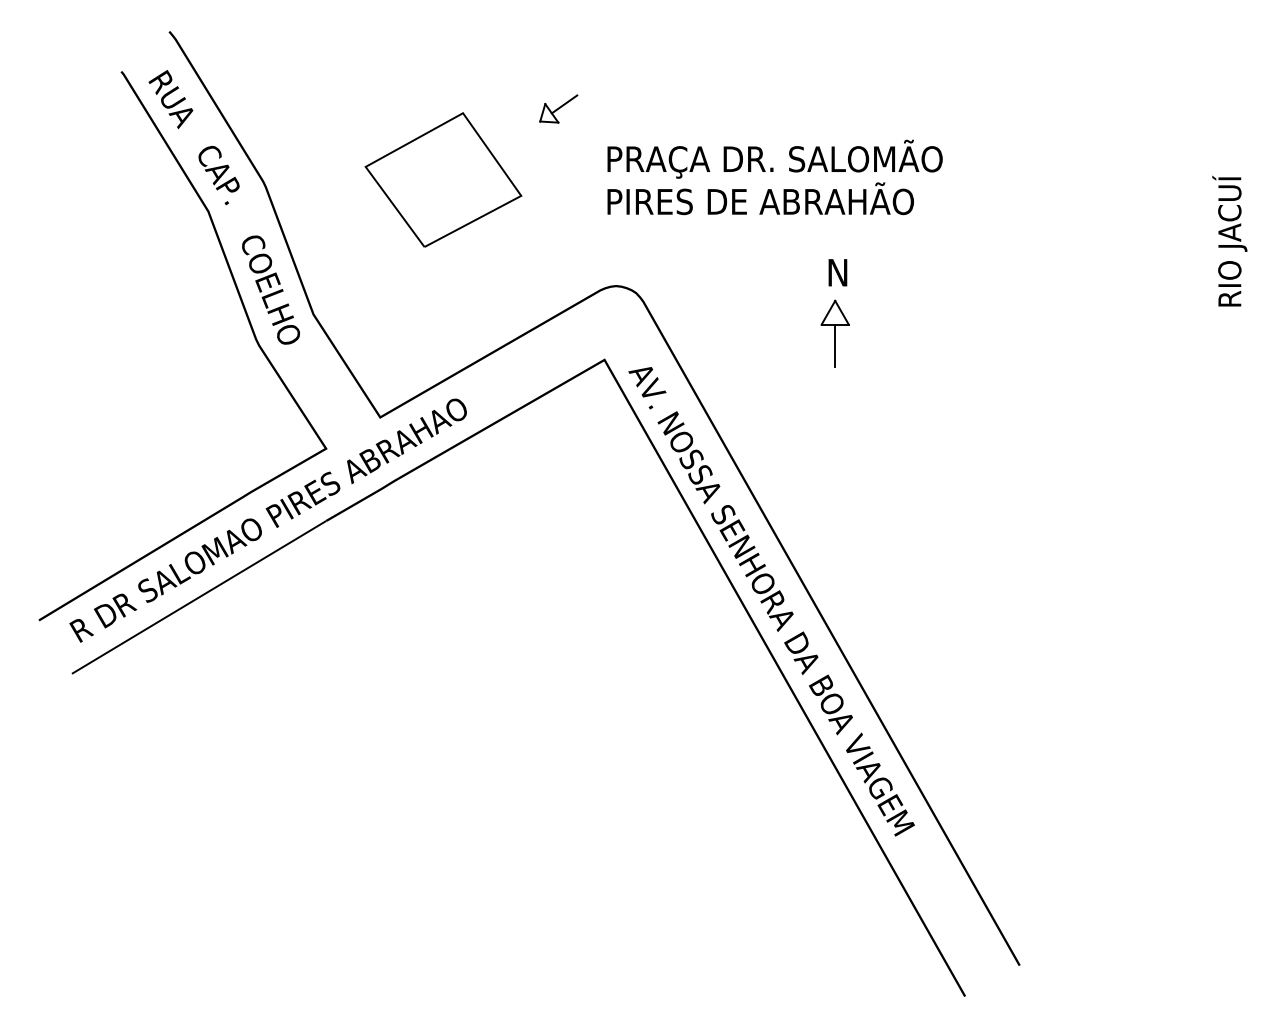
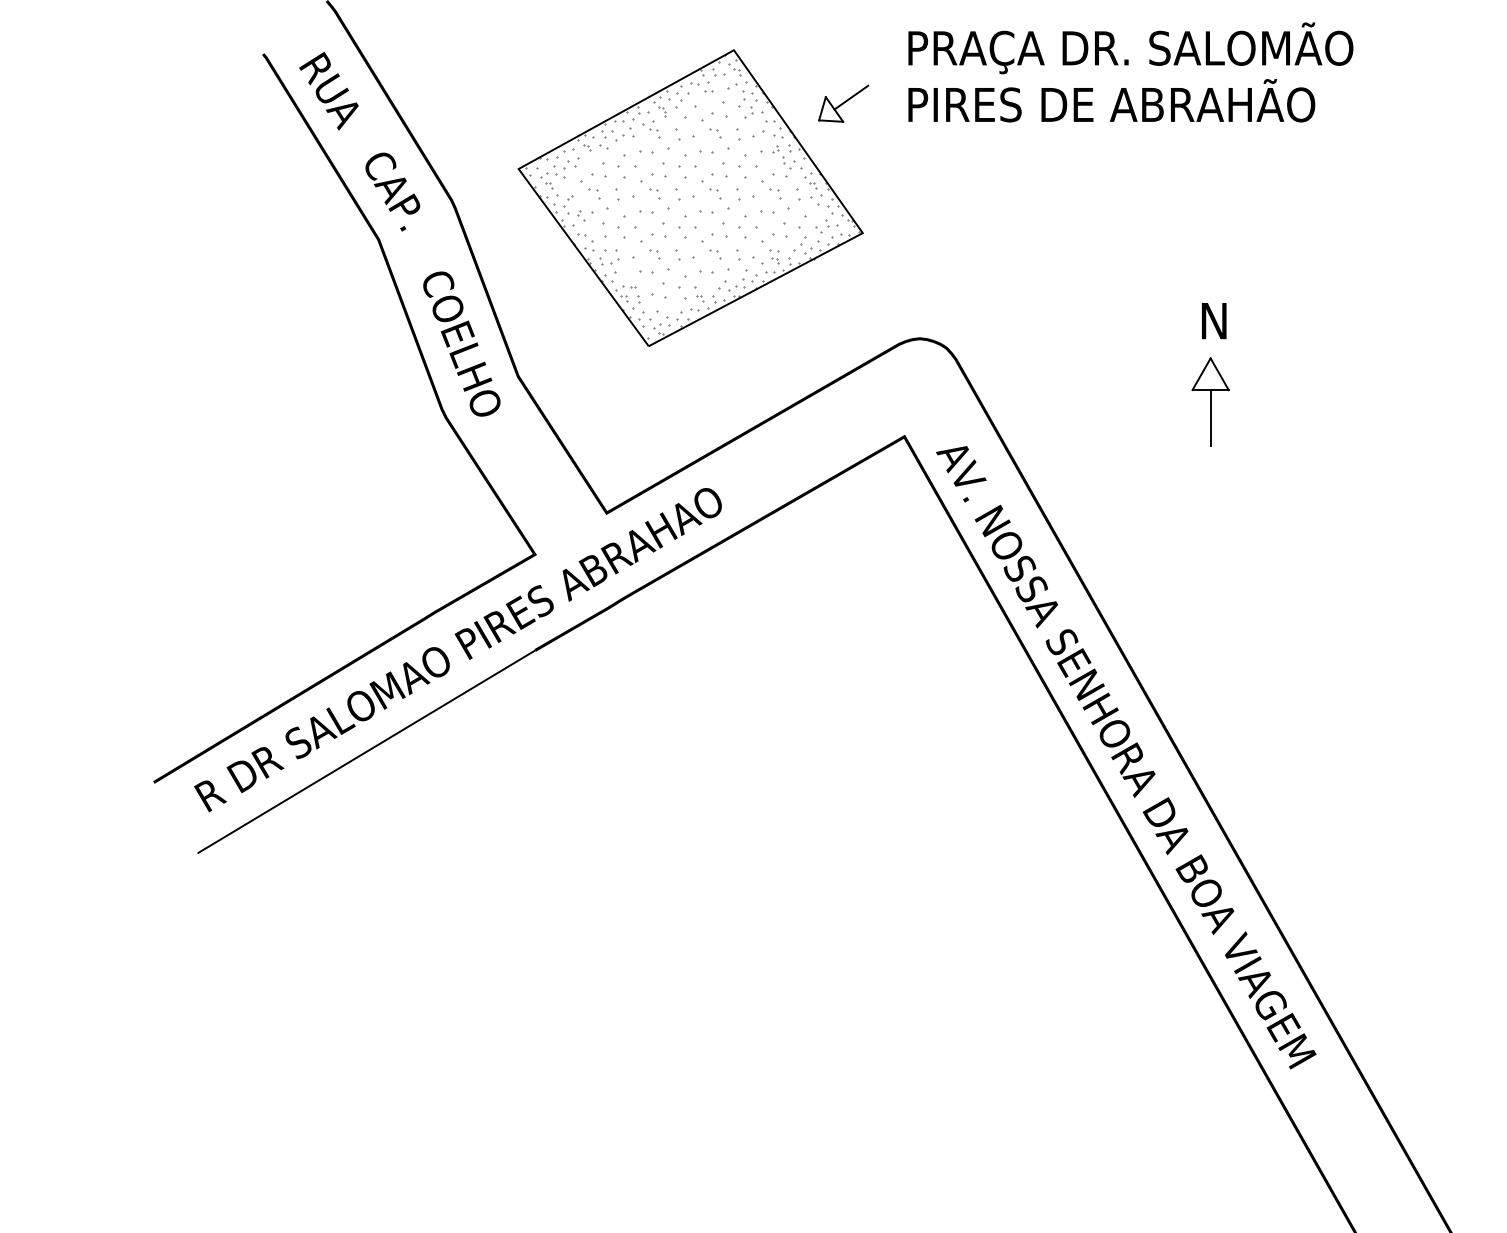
text: (774, 177) -> (1130, 72), moved
part: (443, 179) -> (690, 197), size x1.67

